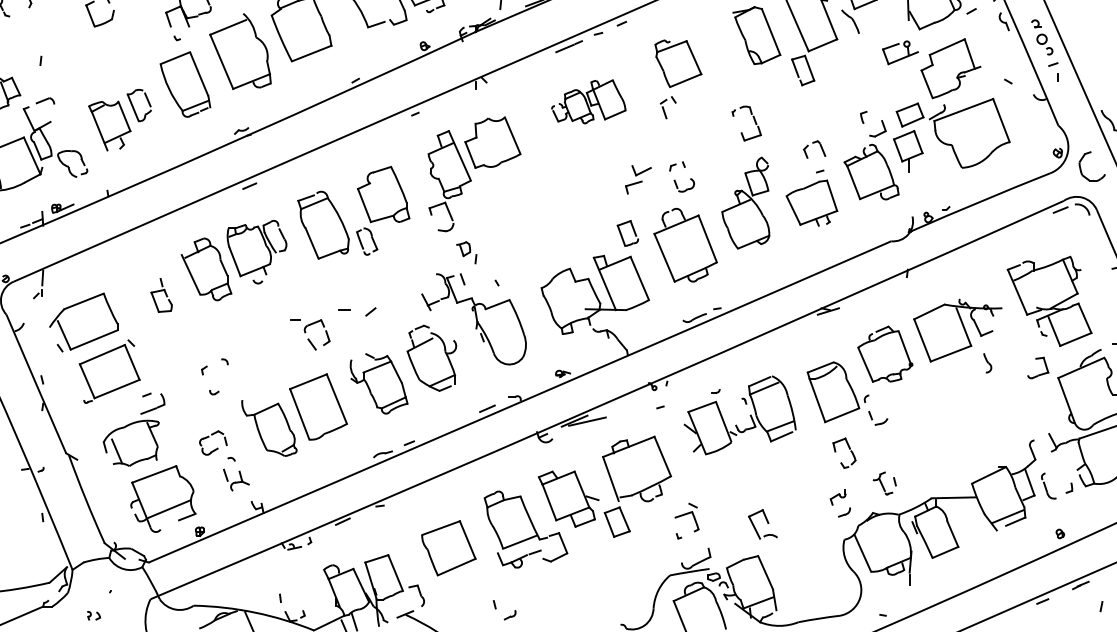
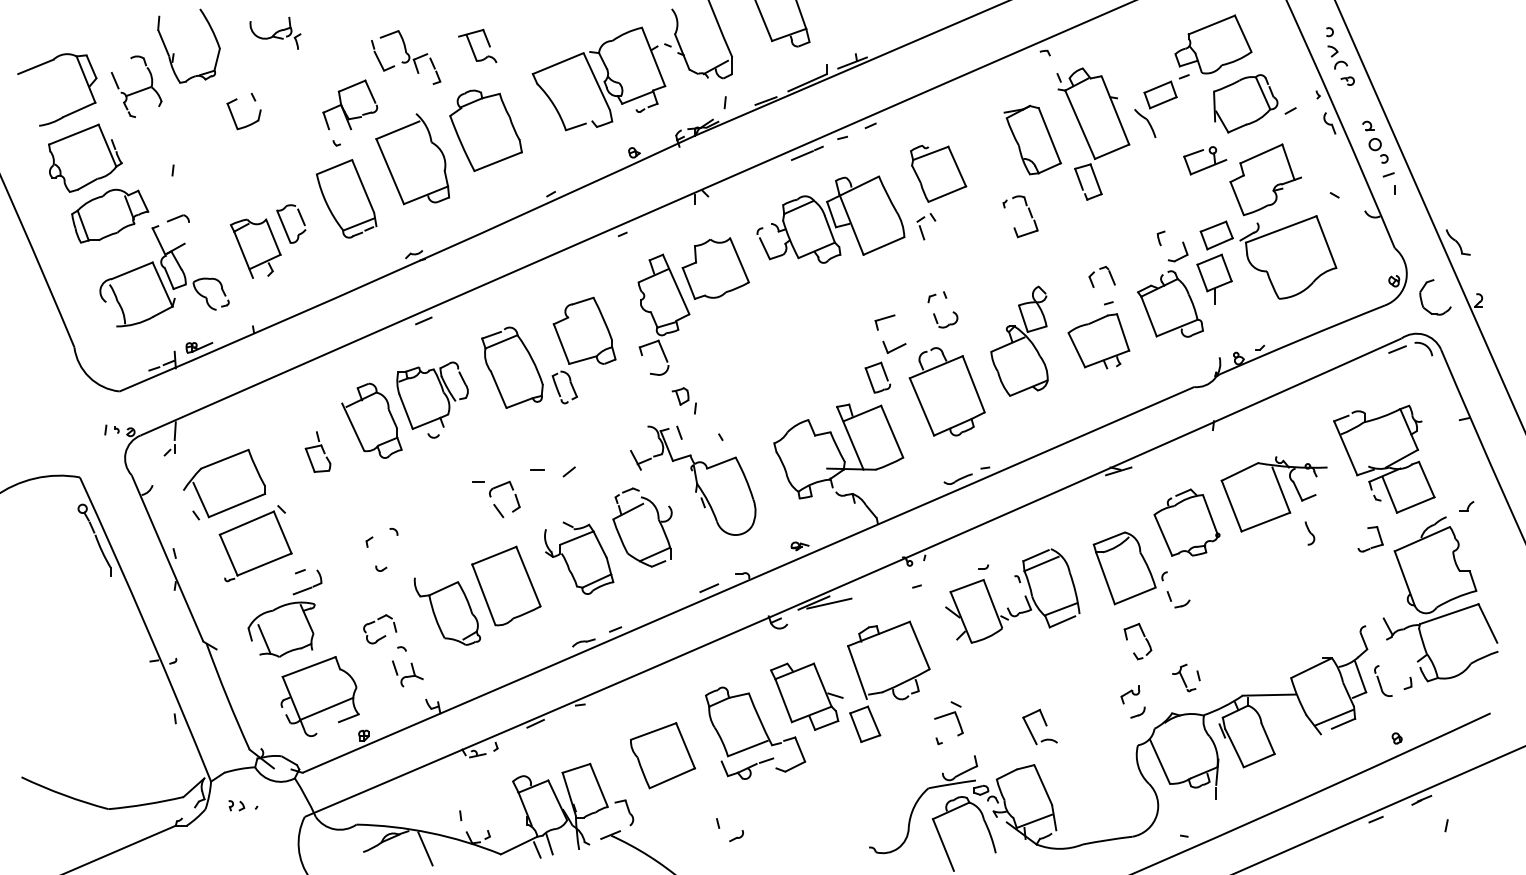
part: (588, 101) -> (830, 219), size x1.67
part: (754, 120) -> (1029, 213), moved
part: (641, 170) -> (894, 346), moved
part: (93, 615) -> (236, 805), moved

